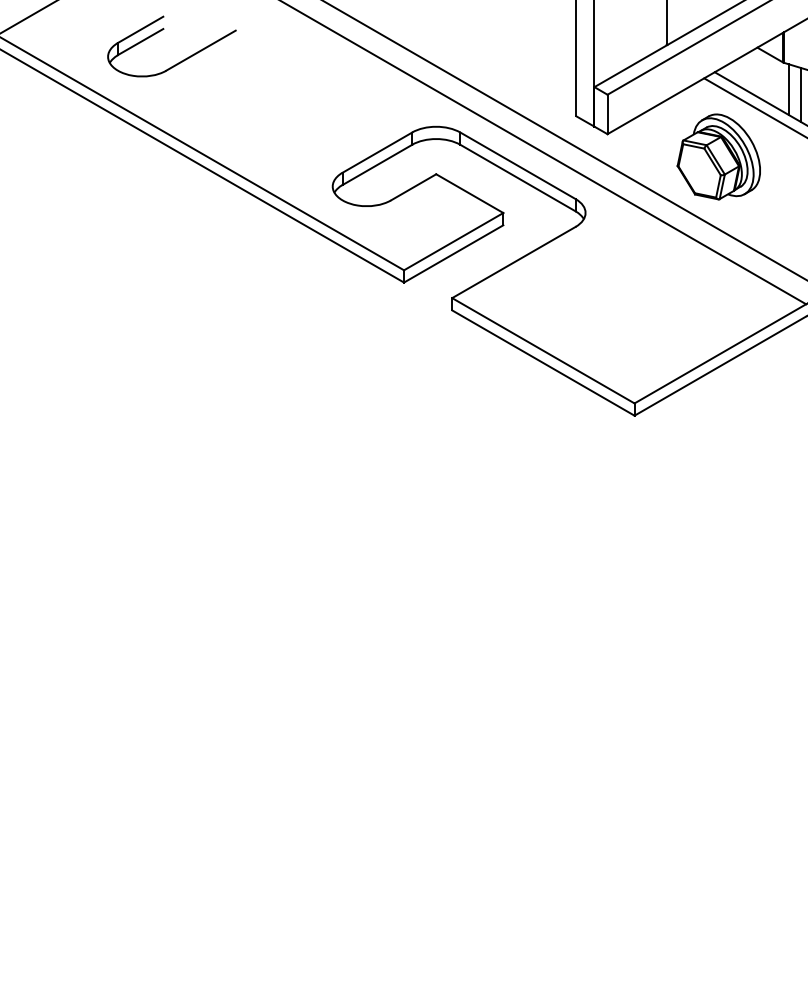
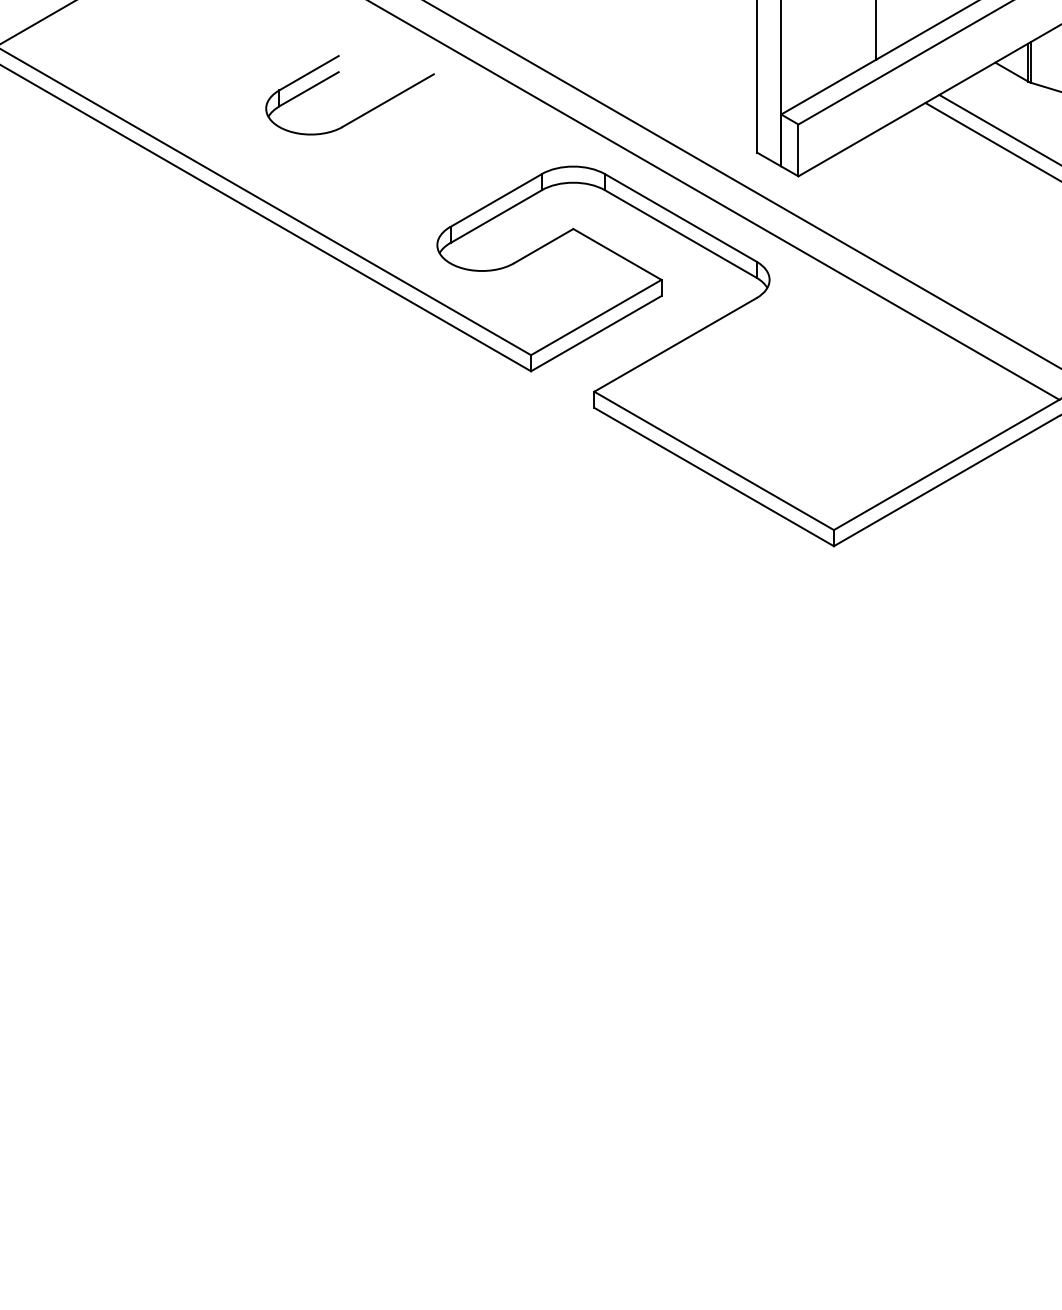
part: (182, 60) -> (363, 113), moved
line: (788, 89) -> (1036, 117), removed
line: (800, 94) -> (1052, 124), removed
part: (718, 156) -> (944, 205), removed

